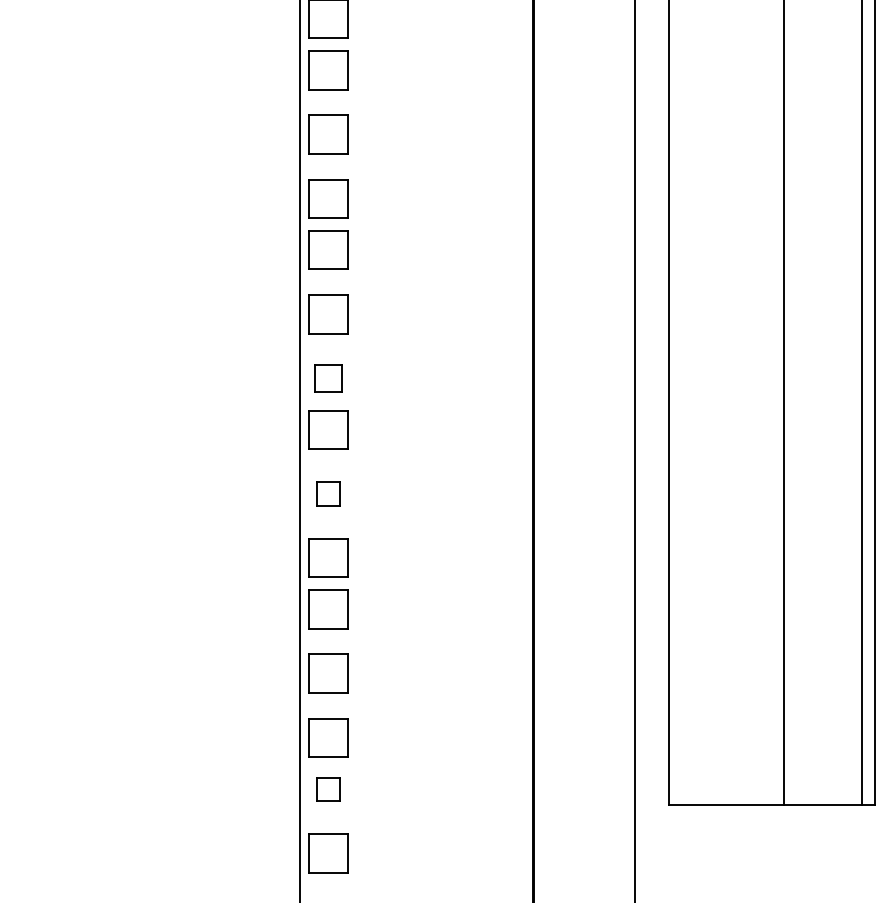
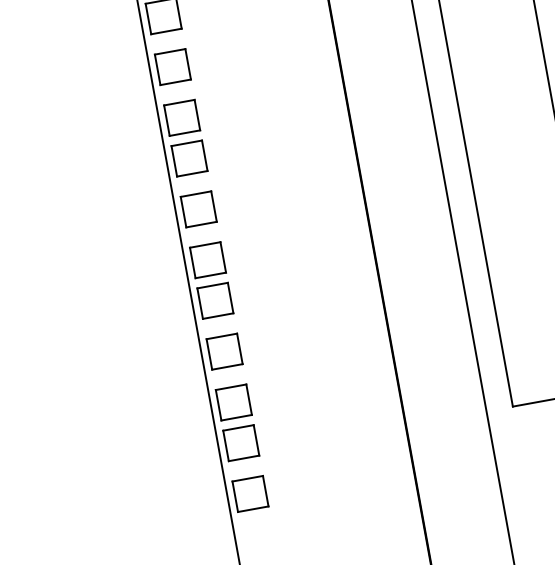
part: (328, 378) -> (182, 117), size x1.43
part: (328, 493) -> (198, 208), size x1.67
part: (328, 789) -> (241, 443), size x1.67

